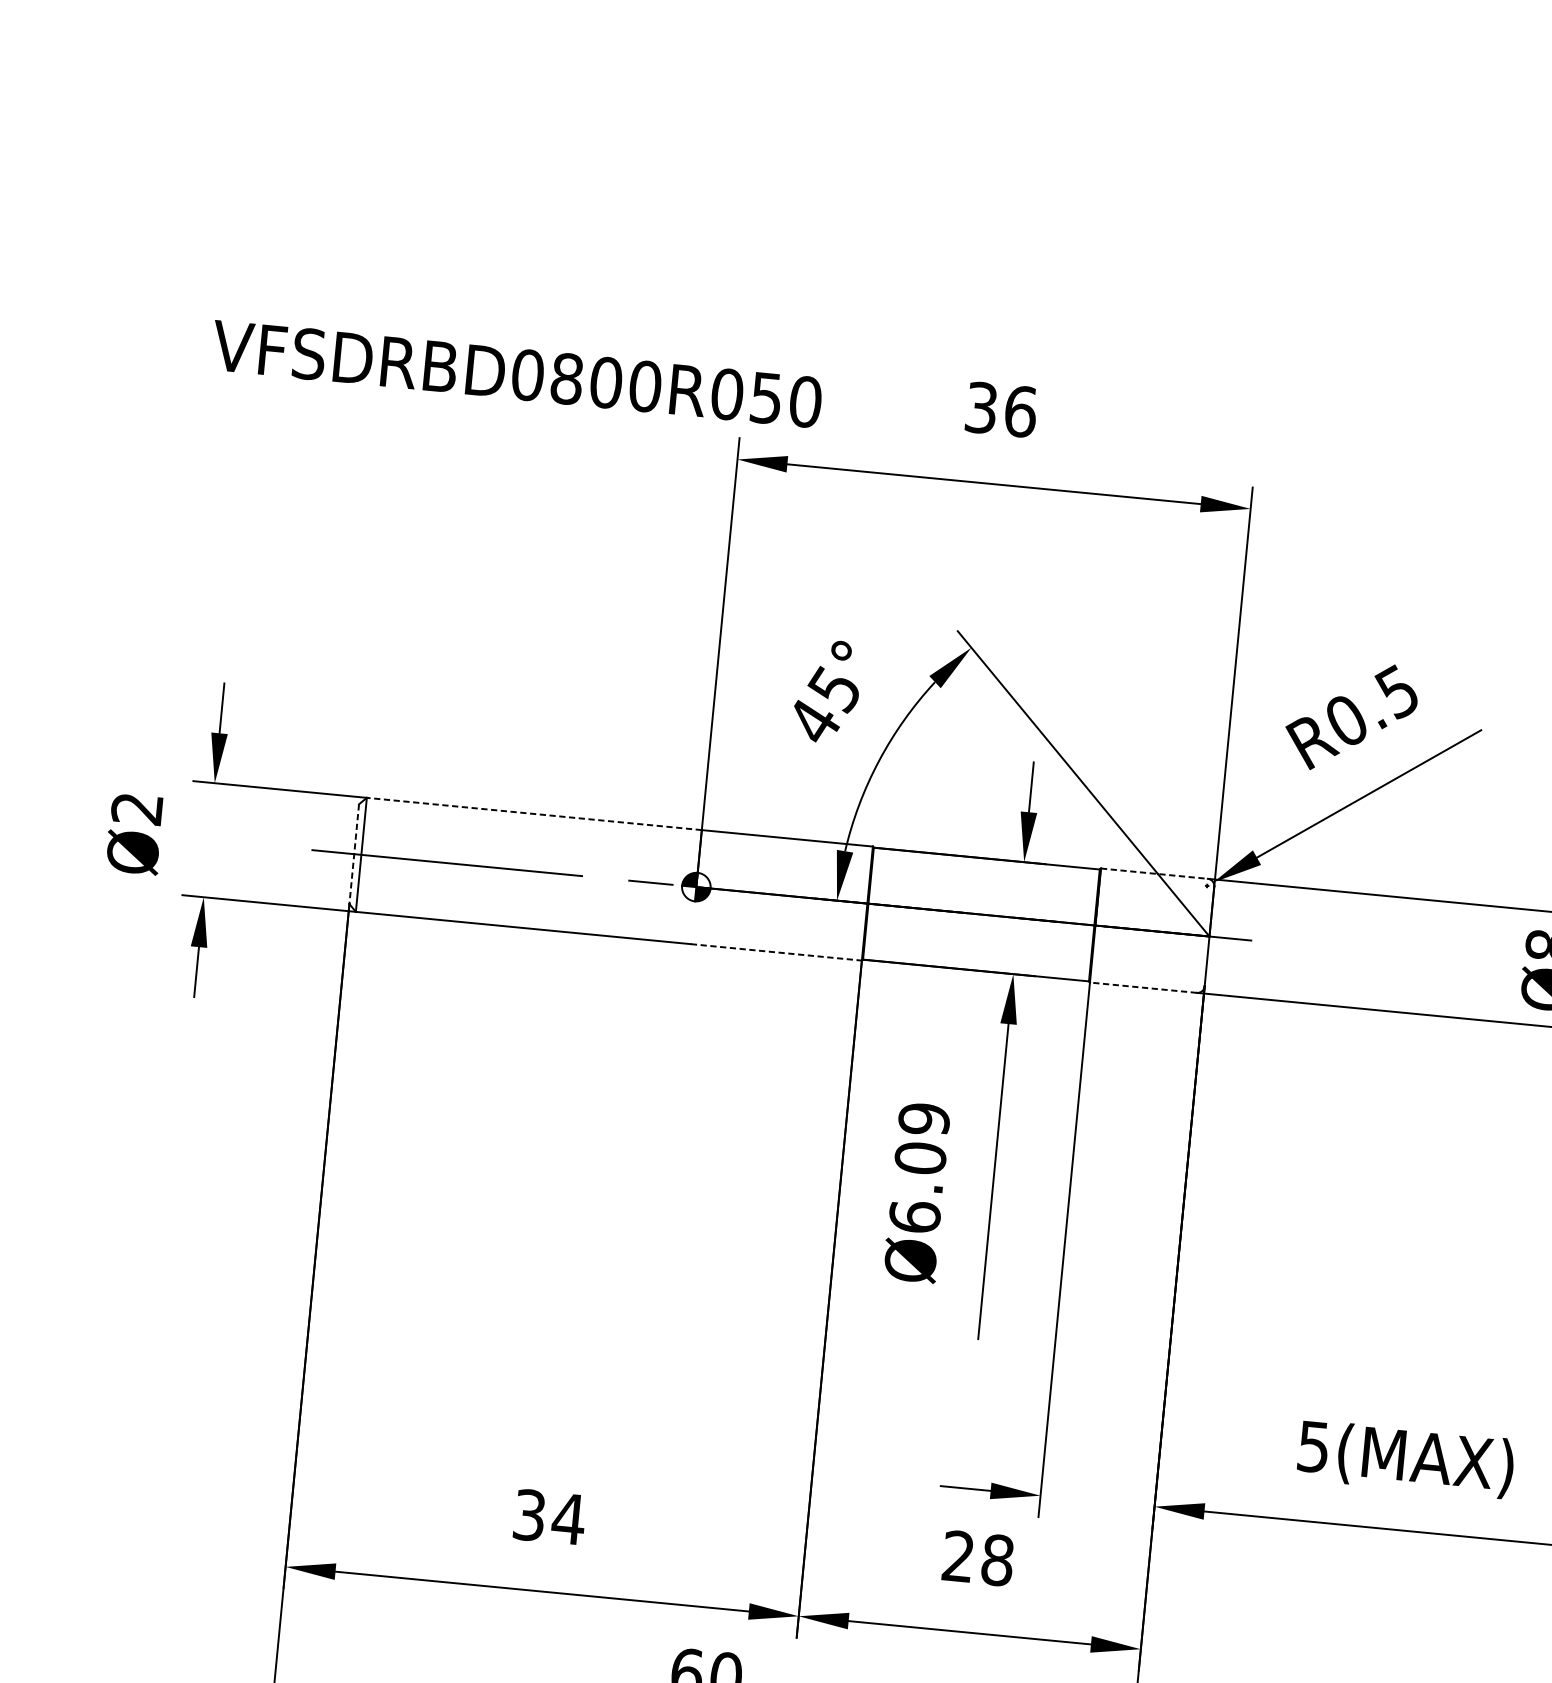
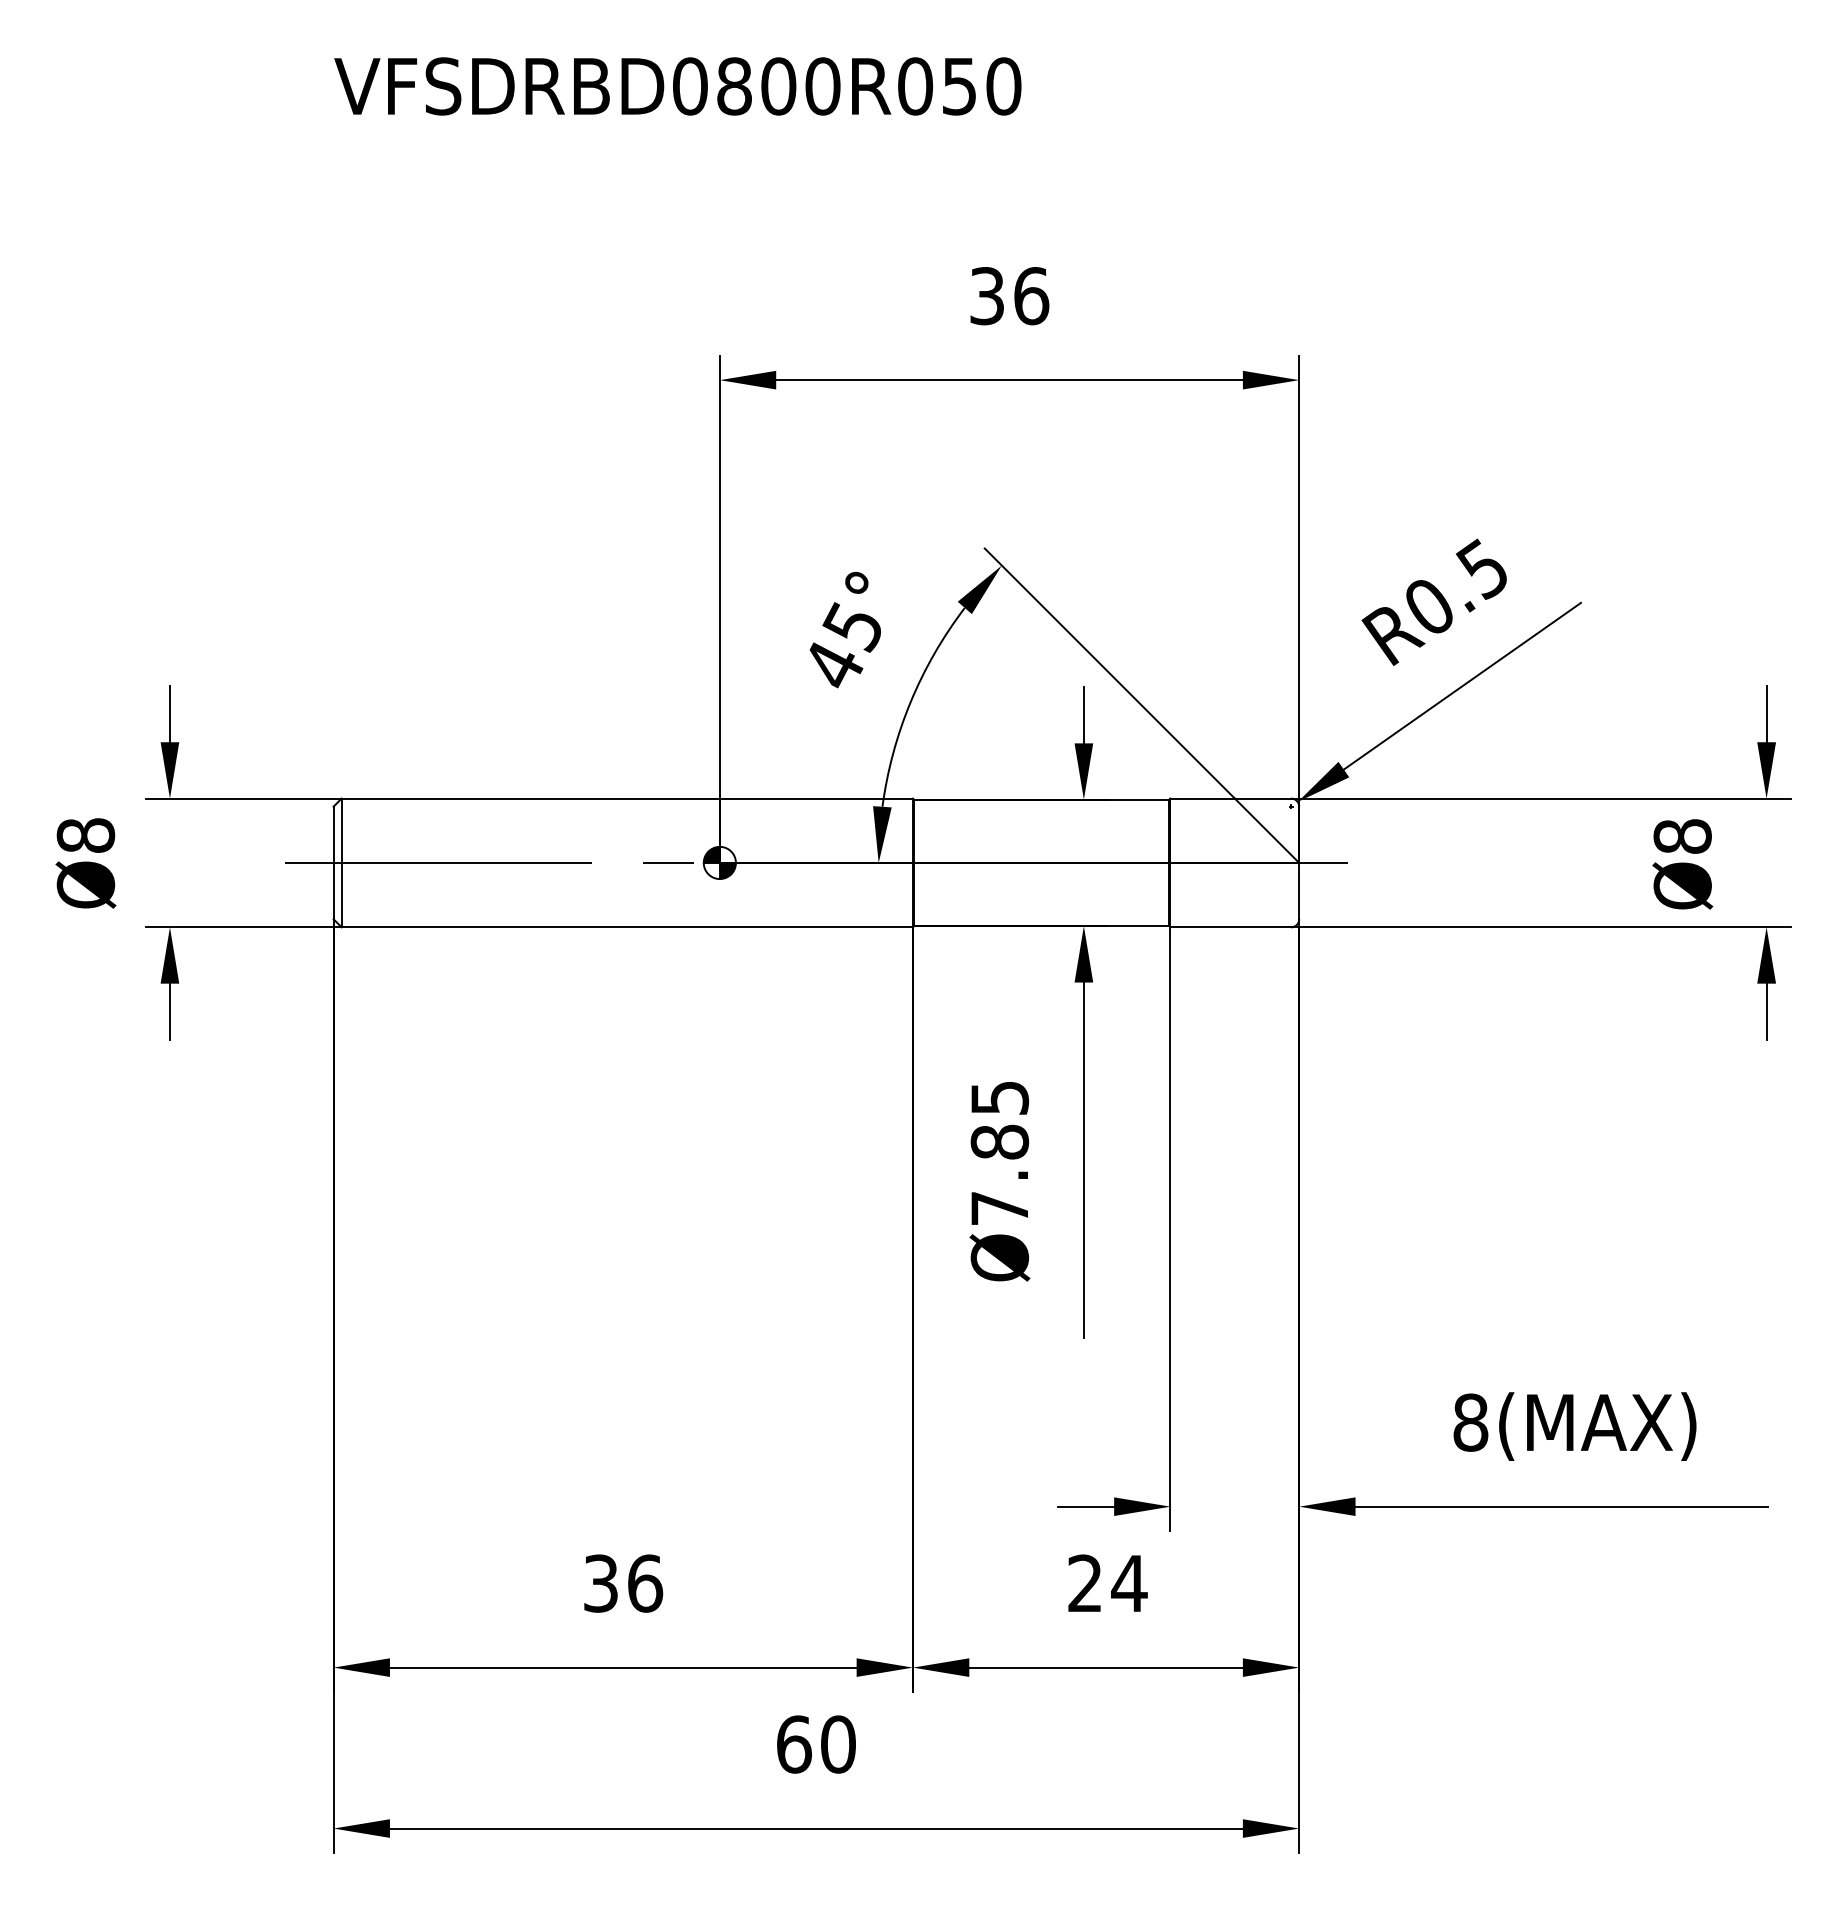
text: (516, 374) -> (677, 86), moved
text: (136, 808) -> (85, 835), Ø2 -> Ø8
line: (534, 813) -> (530, 798), dashed -> solid
line: (354, 854) -> (333, 863), dashed -> solid
line: (1155, 873) -> (1231, 798), dashed -> solid
line: (776, 952) -> (816, 927), dashed -> solid
line: (1143, 987) -> (1230, 927), dashed -> solid
text: (919, 1167) -> (999, 1152), Ø6.09 -> Ø7.85
text: (1313, 1446) -> (1470, 1422), 5(MAX) -> 8(MAX)
text: (568, 1518) -> (644, 1583), 34 -> 36
text: (997, 1560) -> (1129, 1583), 28 -> 24

